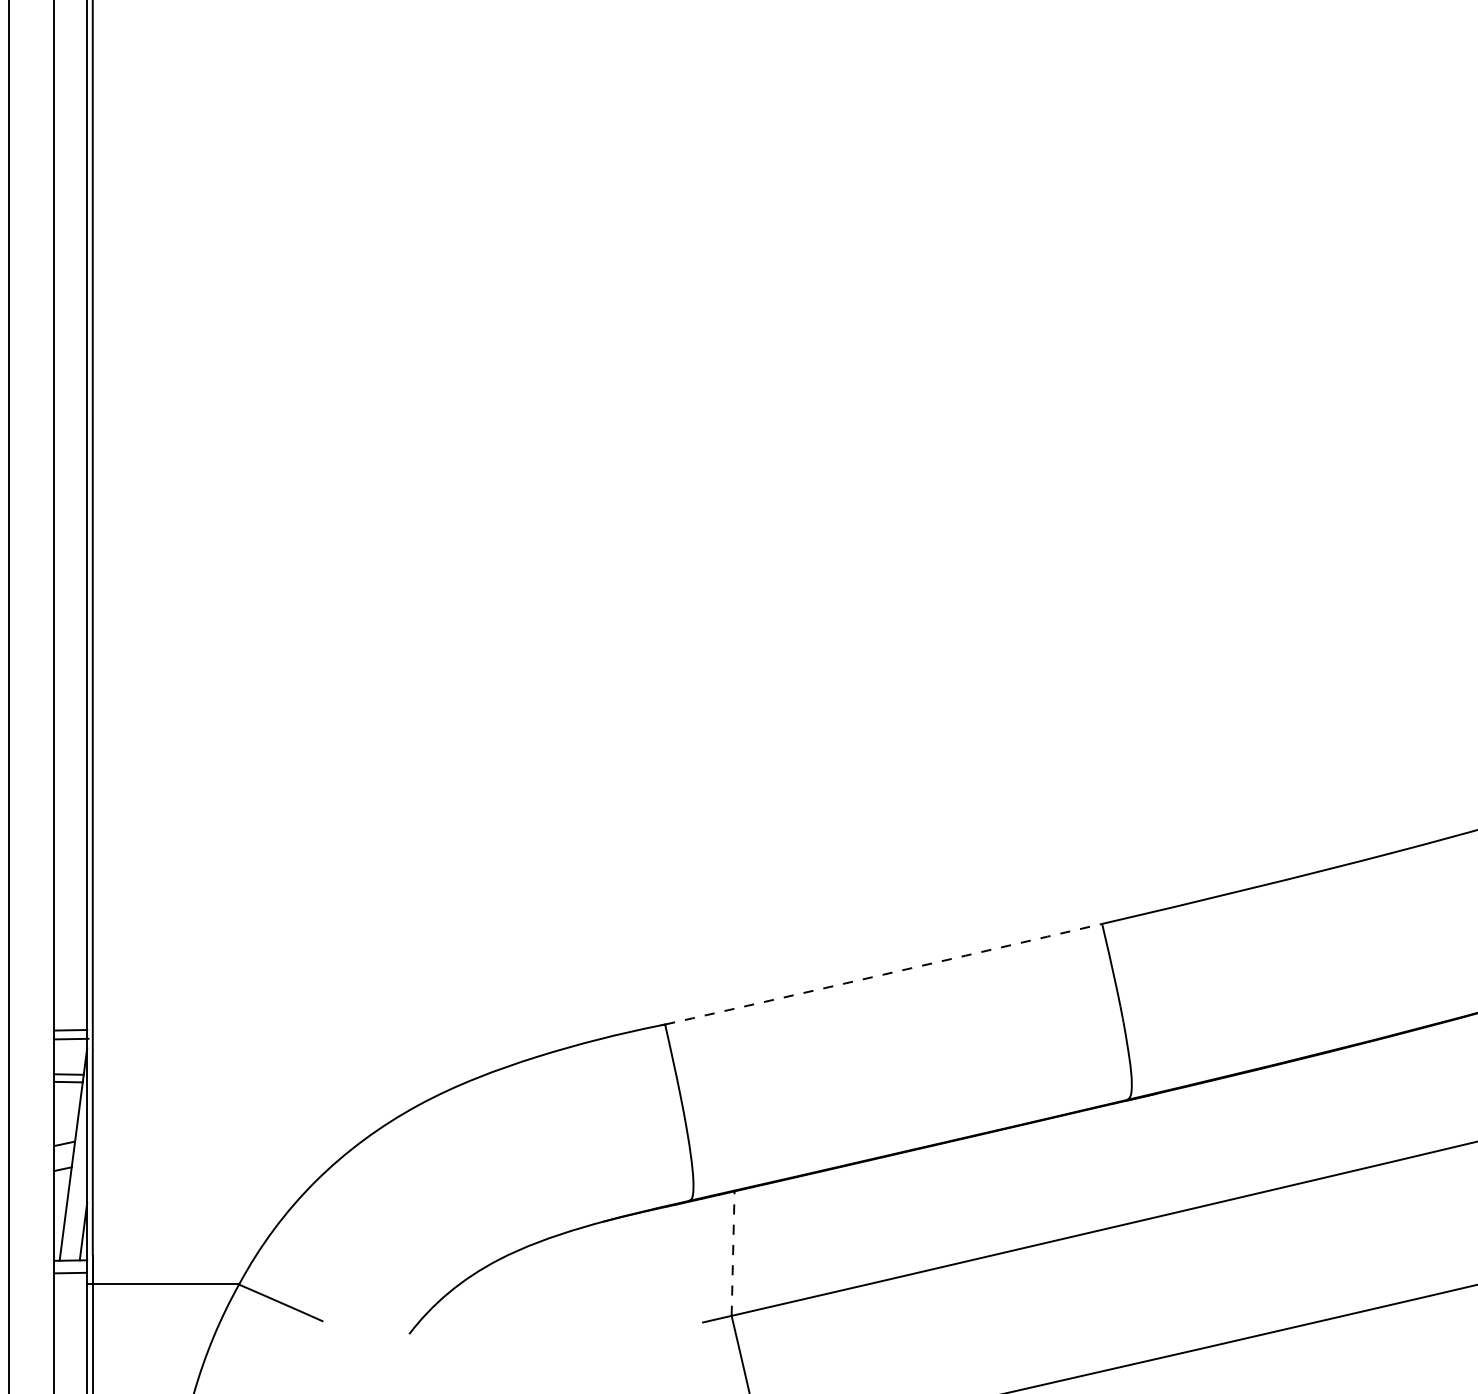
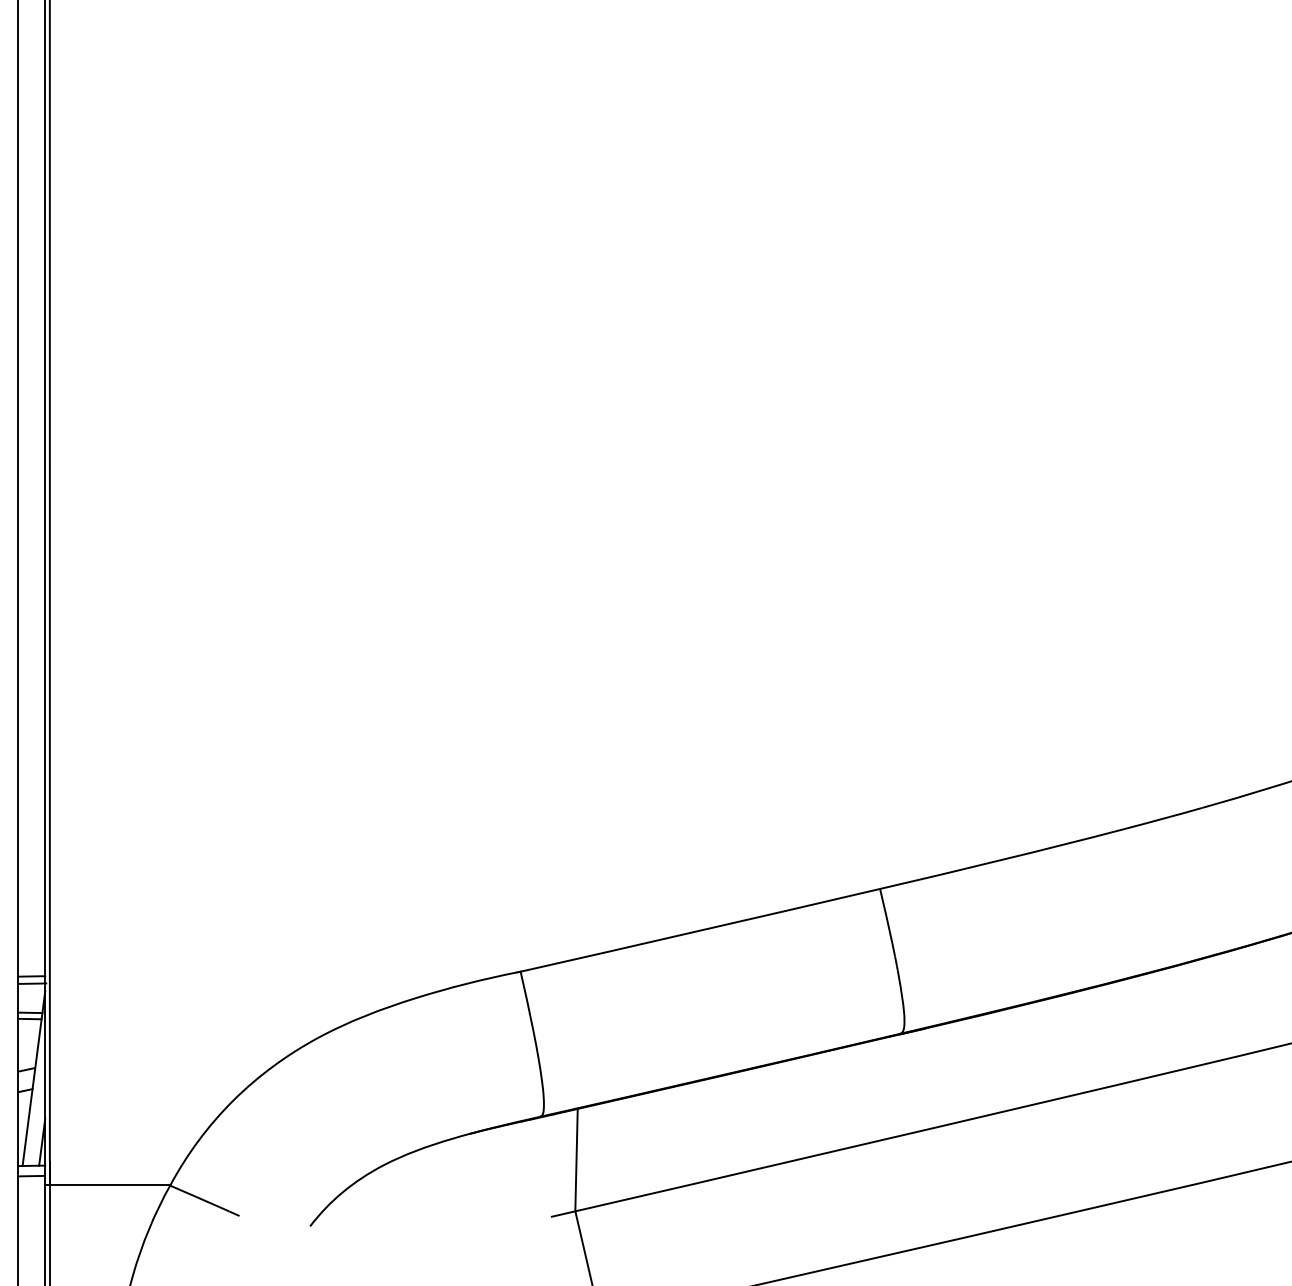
arc: (883, 974) -> (700, 930), dashed -> solid
line: (733, 1252) -> (576, 1159), dashed -> solid

